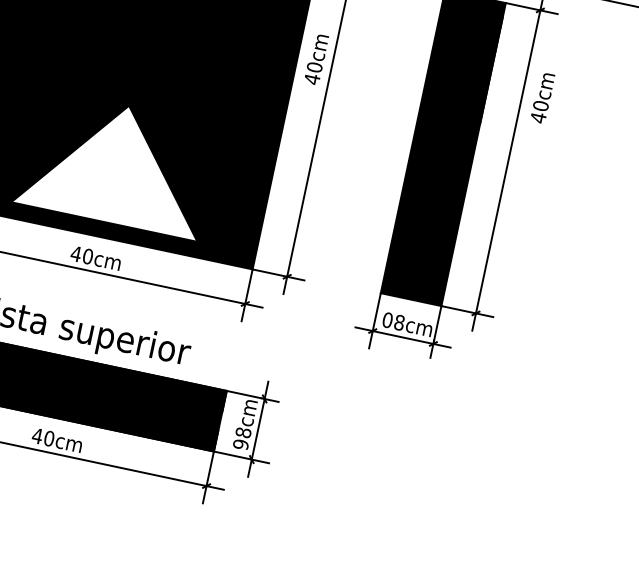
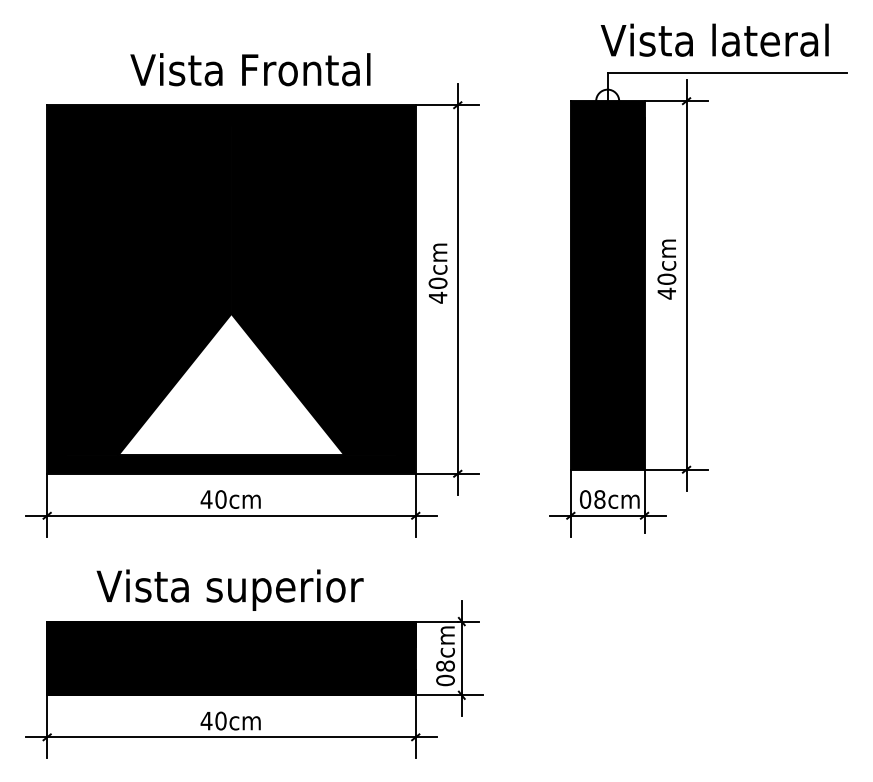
text: (315, 59) -> (437, 273), moved
text: (542, 97) -> (666, 269), moved
text: (240, 444) -> (445, 680), 98cm -> 08cm

